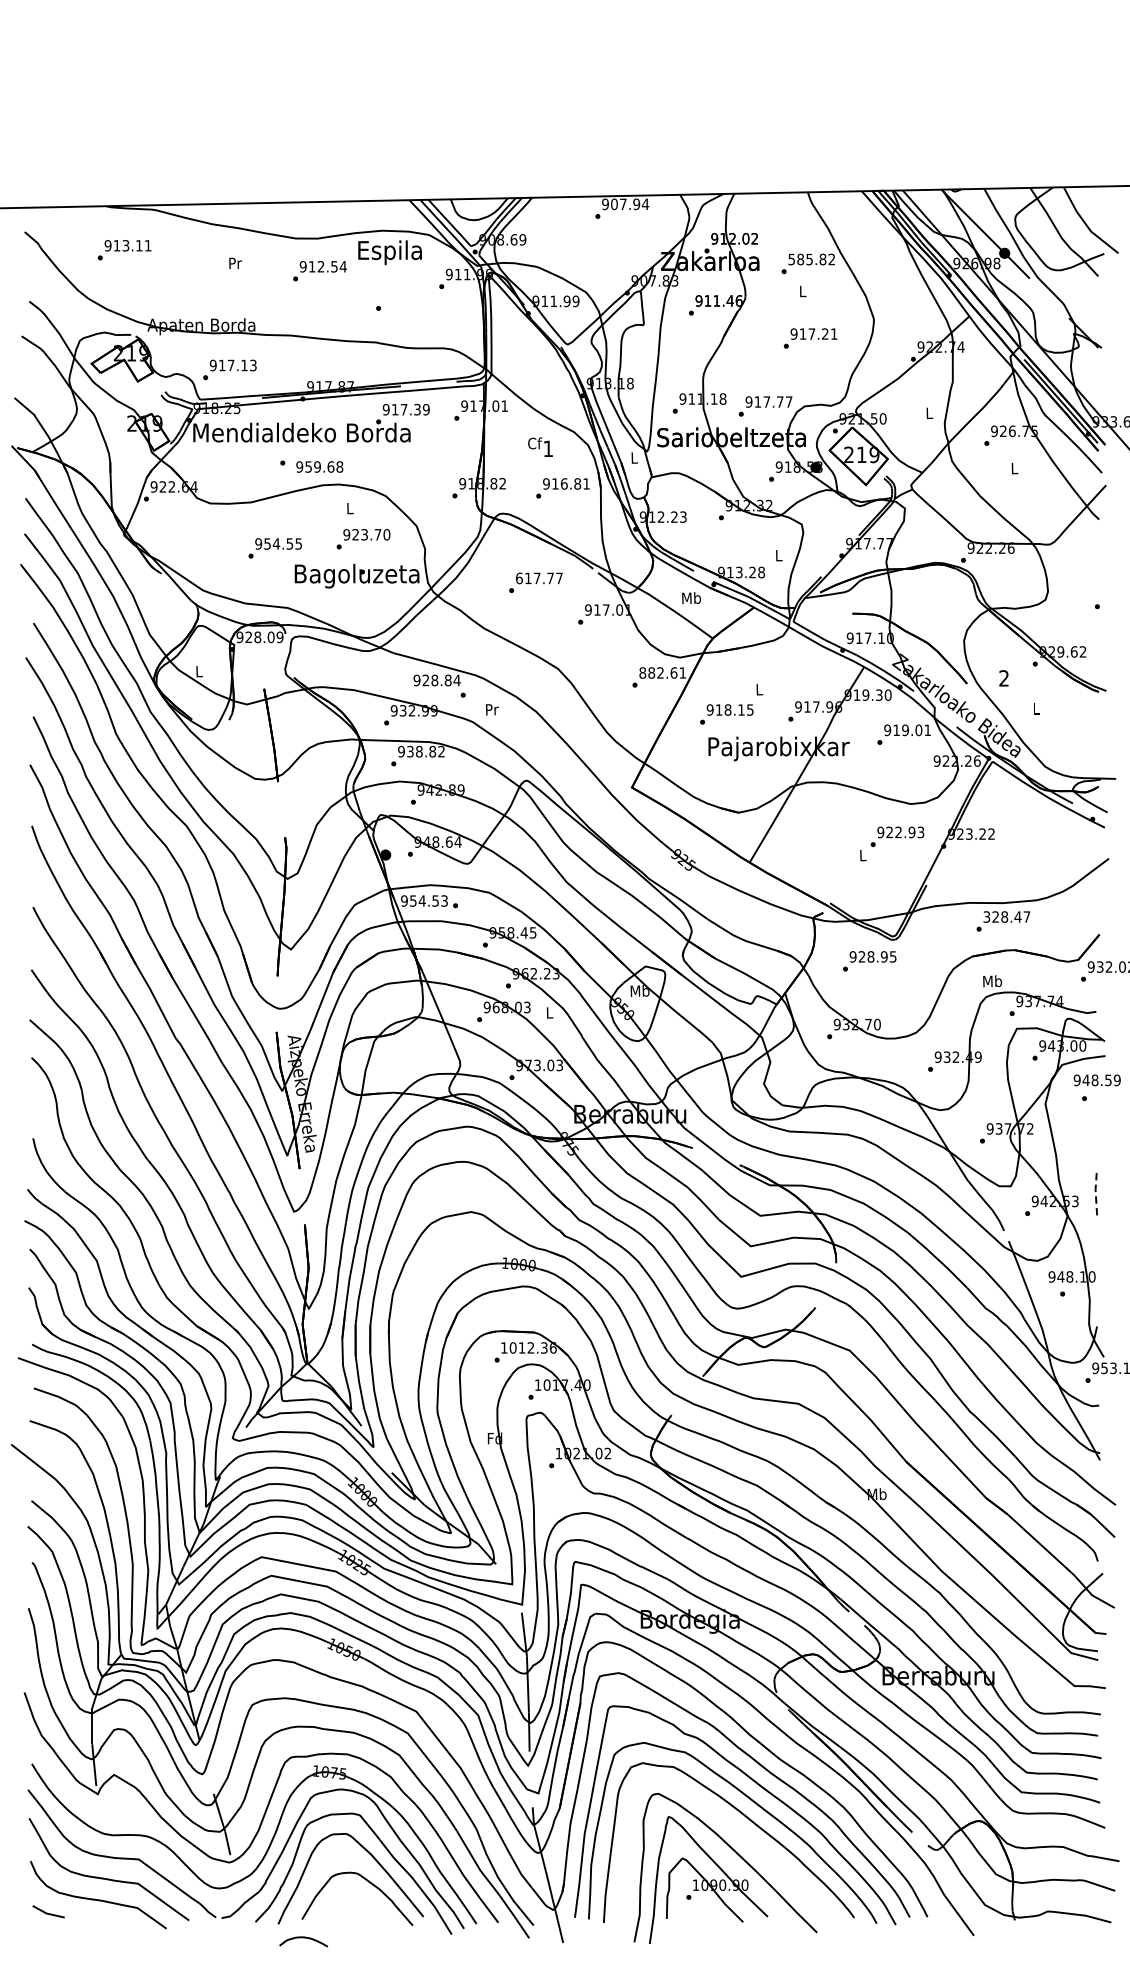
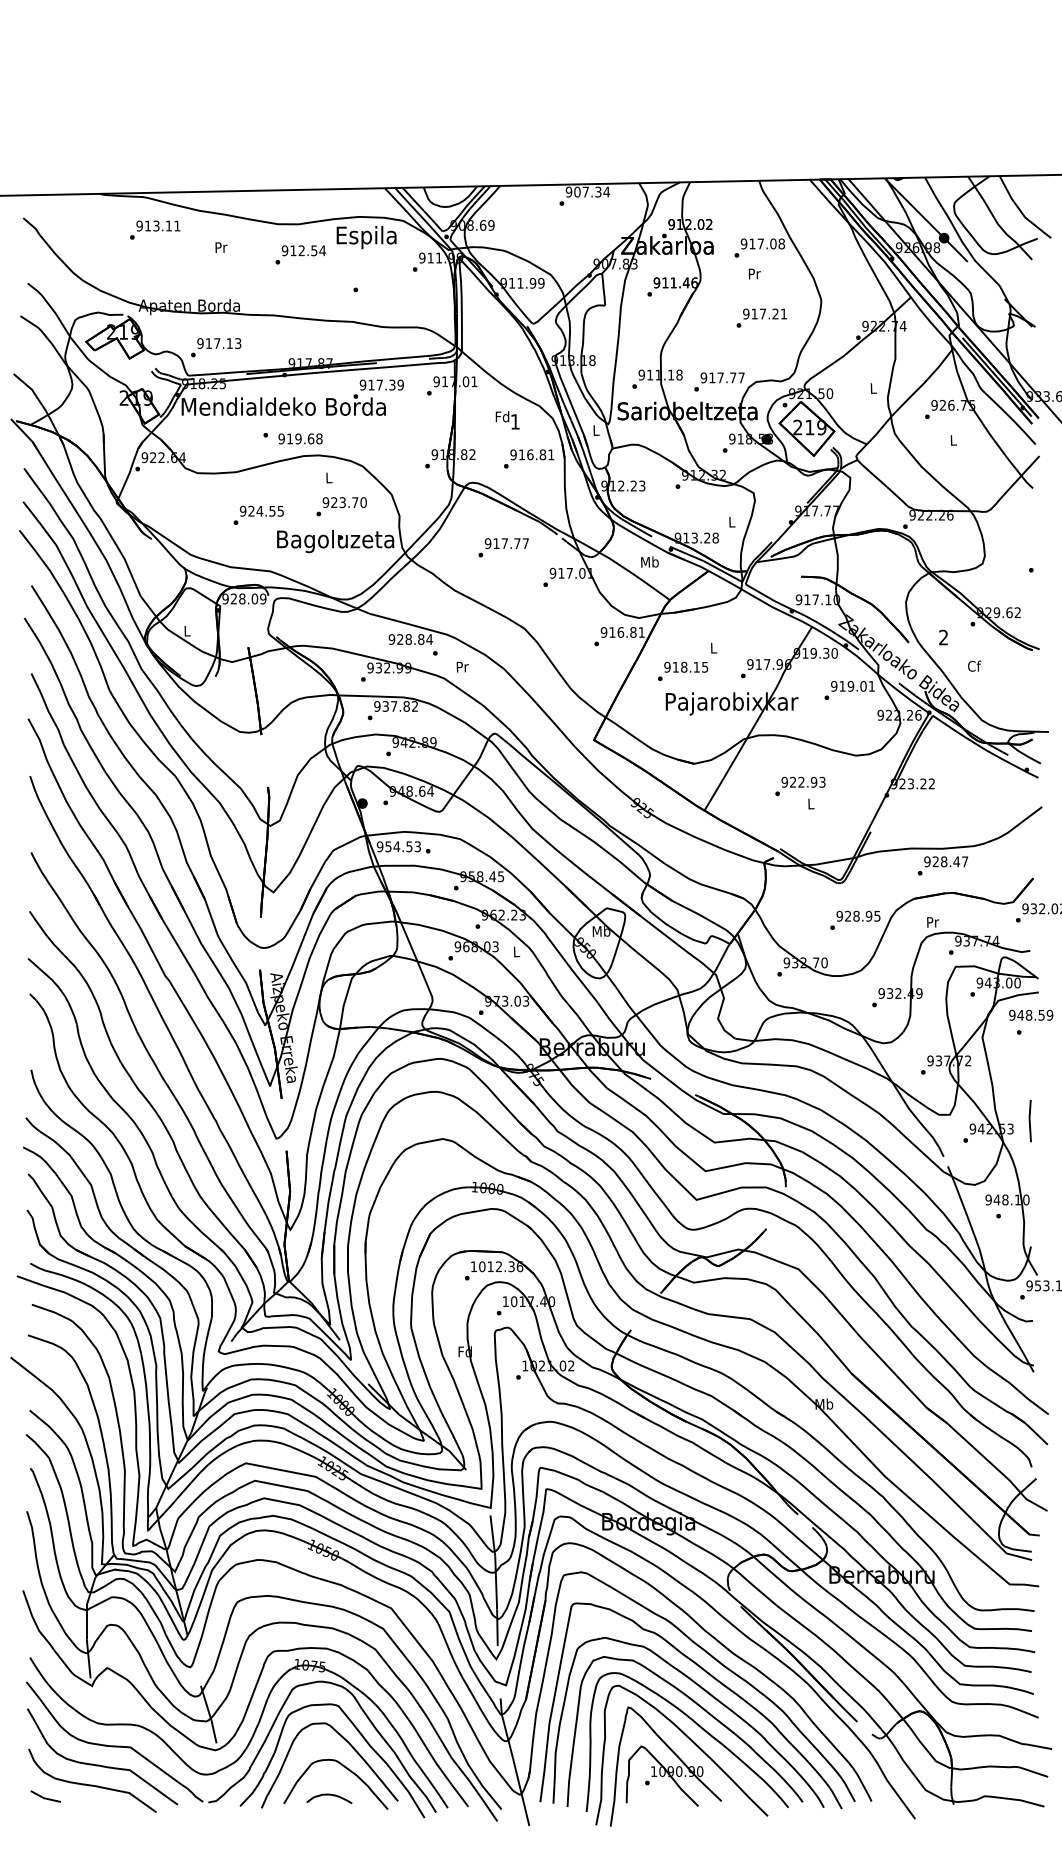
text: (636, 203) -> (598, 191), 907.94 -> 907.34
text: (124, 249) -> (155, 229), moved
text: (811, 259) -> (762, 243), 585.82 -> 917.08
text: (802, 290) -> (754, 273), L -> Pr
text: (534, 443) -> (502, 416), Cf -> Fd
text: (309, 466) -> (290, 438), 959.68 -> 919.68
text: (267, 543) -> (251, 510), 954.55 -> 924.55
text: (518, 578) -> (487, 543), 617.77 -> 917.77
text: (658, 672) -> (618, 632), 882.61 -> 916.81
text: (1036, 708) -> (974, 665), L -> Cf
text: (419, 751) -> (394, 706), 938.82 -> 937.82
text: (897, 835) -> (800, 785), moved
text: (986, 916) -> (927, 861), 328.47 -> 928.47
text: (869, 960) -> (855, 919), moved
text: (992, 980) -> (932, 921), Mb -> Pr
line: (1095, 1192) -> (1029, 1120), dashed -> solid
curve: (744, 1838) -> (699, 1727), added
curve: (303, 1938) -> (329, 1795), moved

